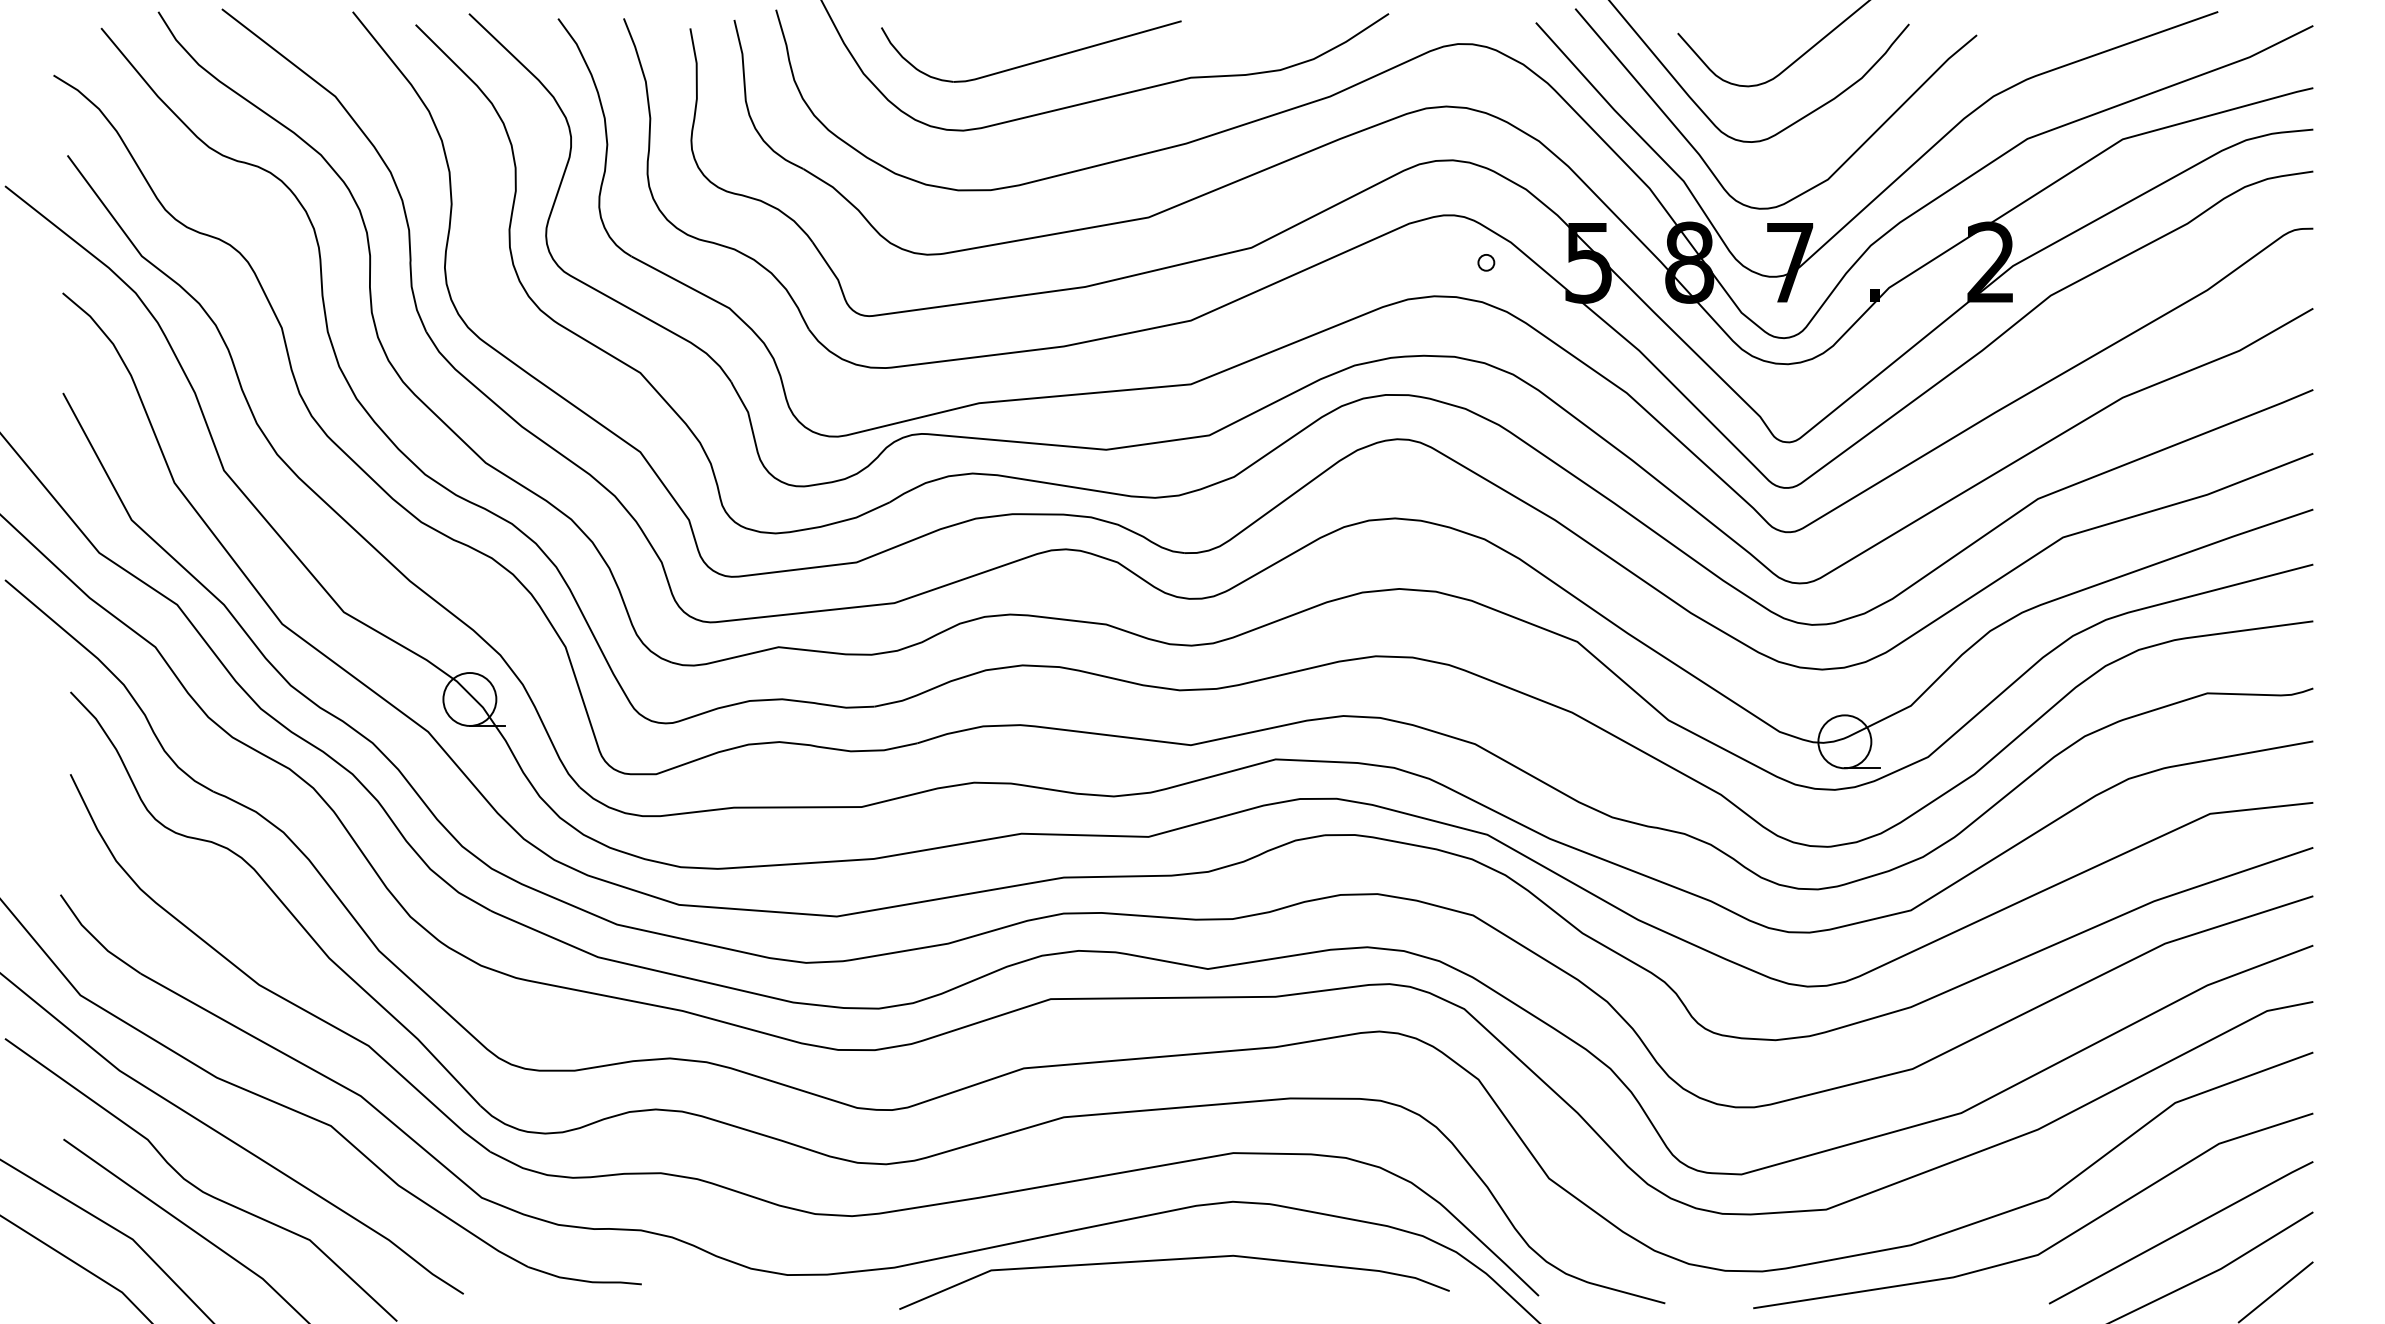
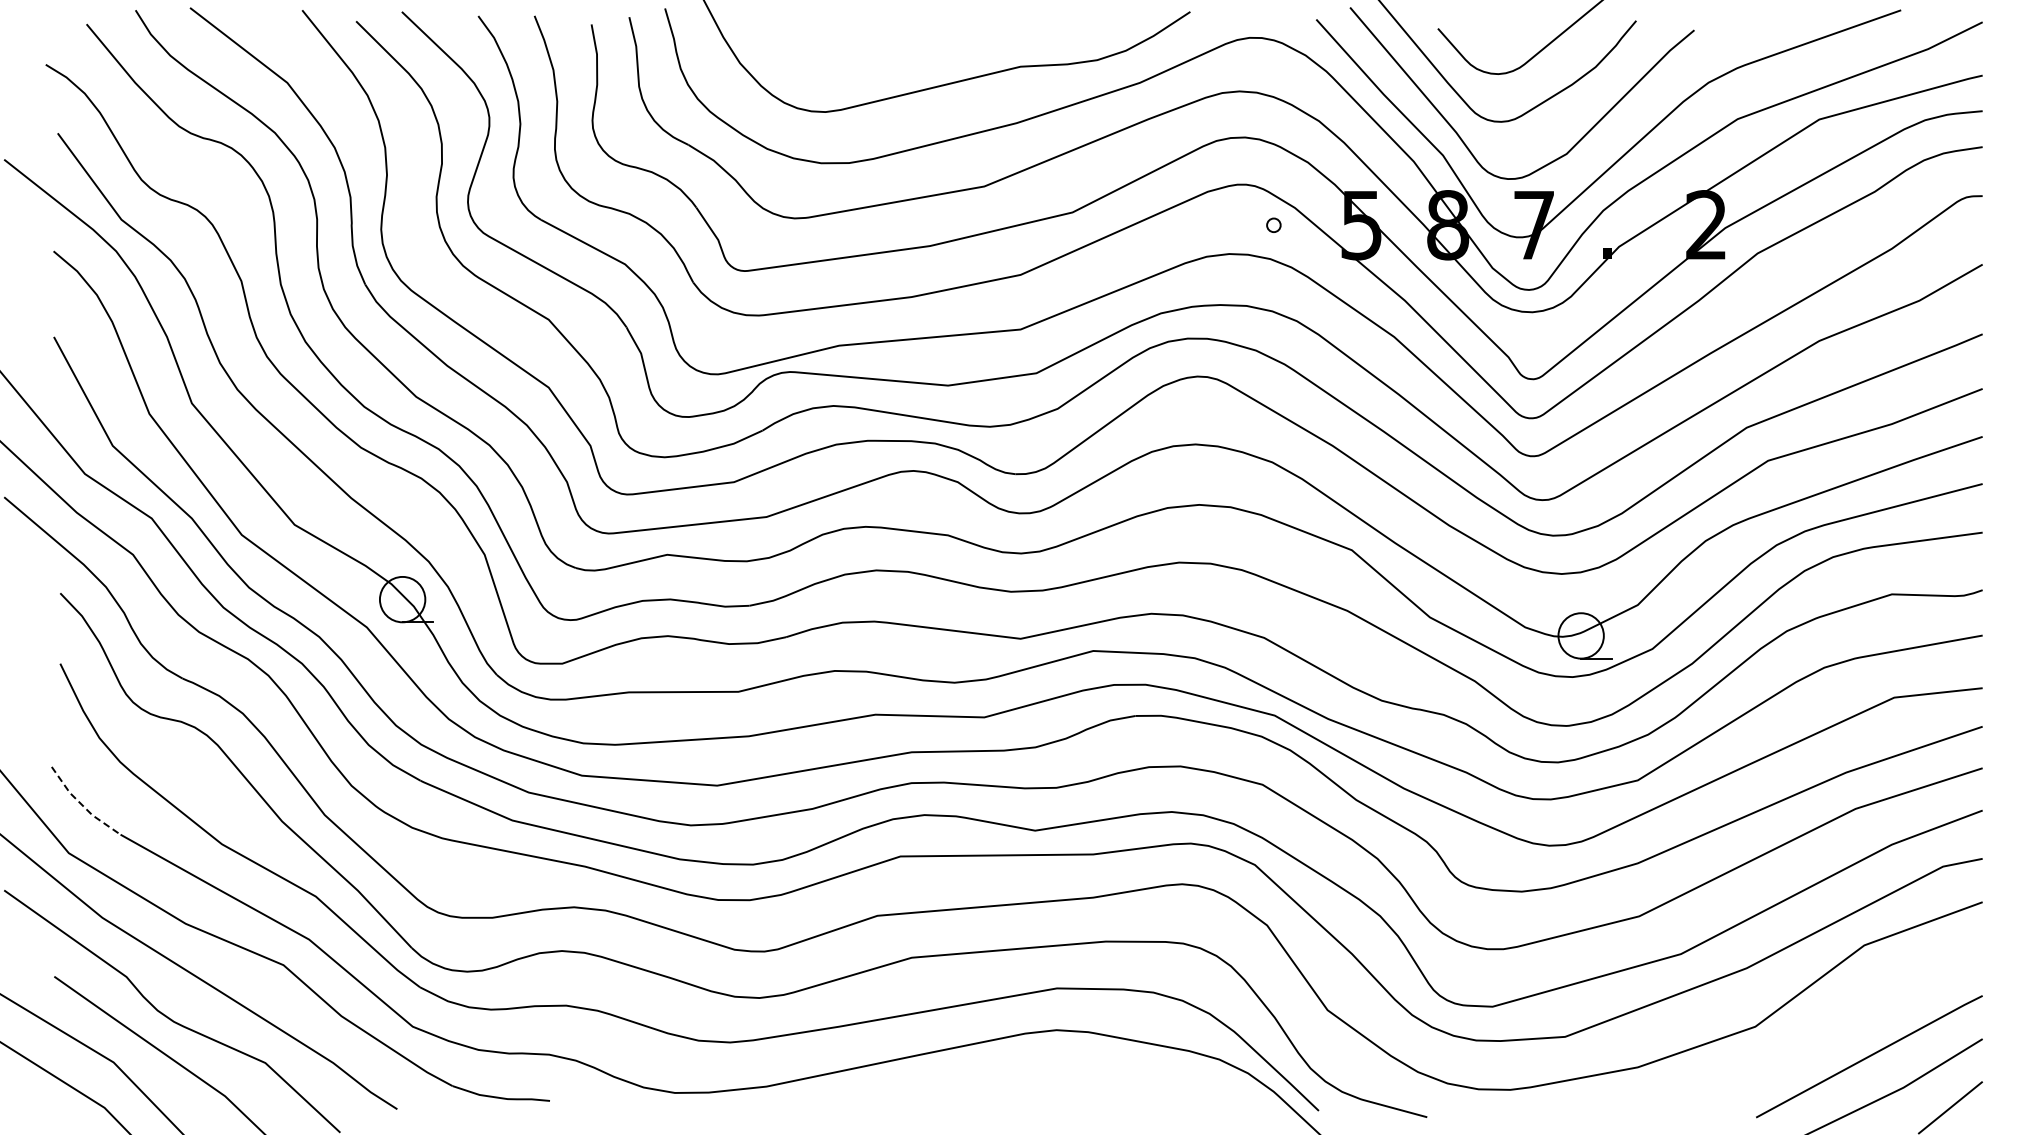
part: (1034, 61) -> (886, 52), removed
line: (96, 939) -> (82, 805), solid -> dashed
line: (2056, 1241) -> (1762, 1064), removed
curve: (1174, 1260) -> (1006, 1080), removed

